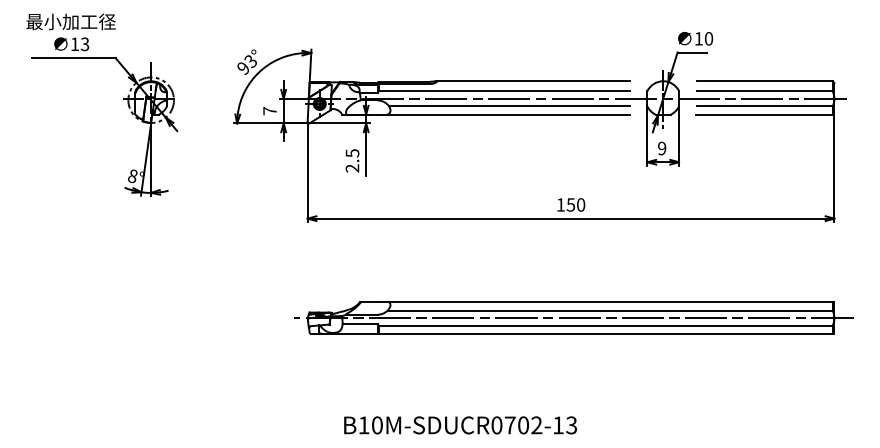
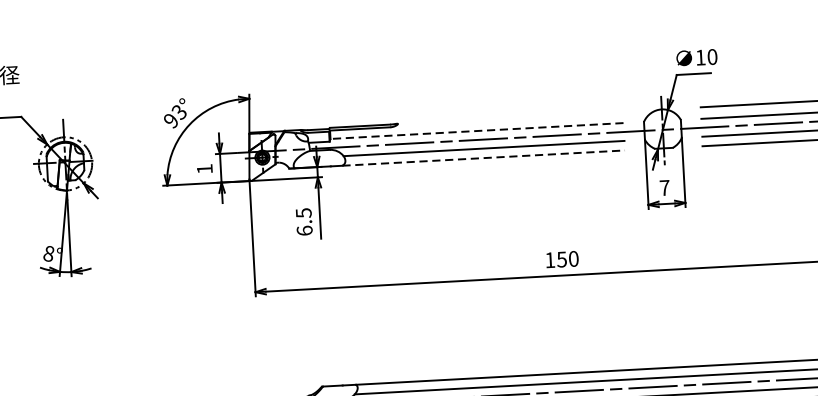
line: (532, 81) -> (509, 117), removed
line: (504, 91) -> (477, 131), solid -> dashed
text: (269, 111) -> (204, 169), 7 -> 1
line: (509, 114) -> (484, 157), solid -> dashed
text: (662, 148) -> (665, 187), 9 -> 7
text: (352, 168) -> (304, 230), 2.5 -> 6.5

